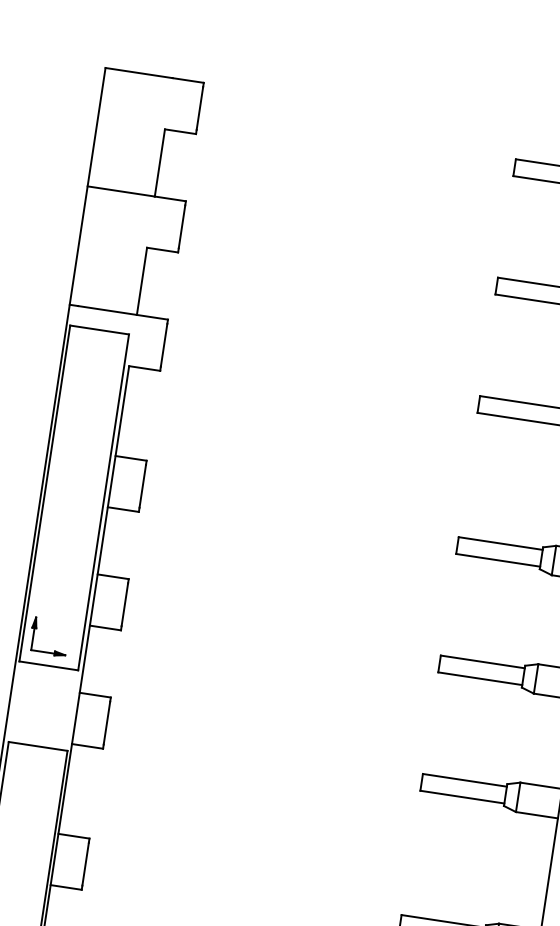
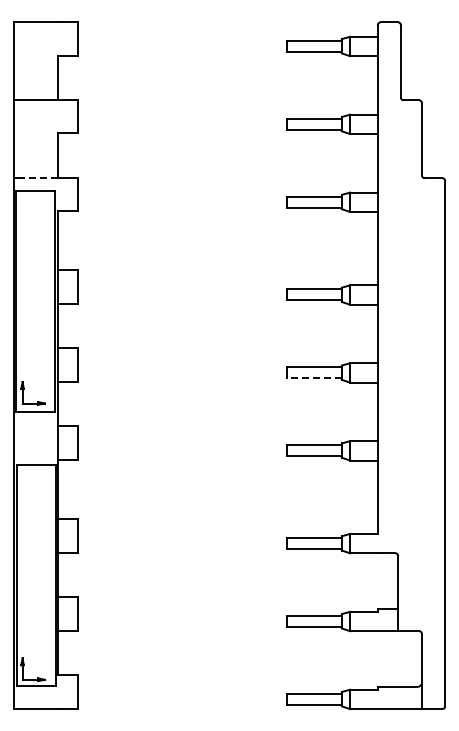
line: (107, 310) -> (38, 177), solid -> dashed
line: (480, 679) -> (314, 378), solid -> dashed

